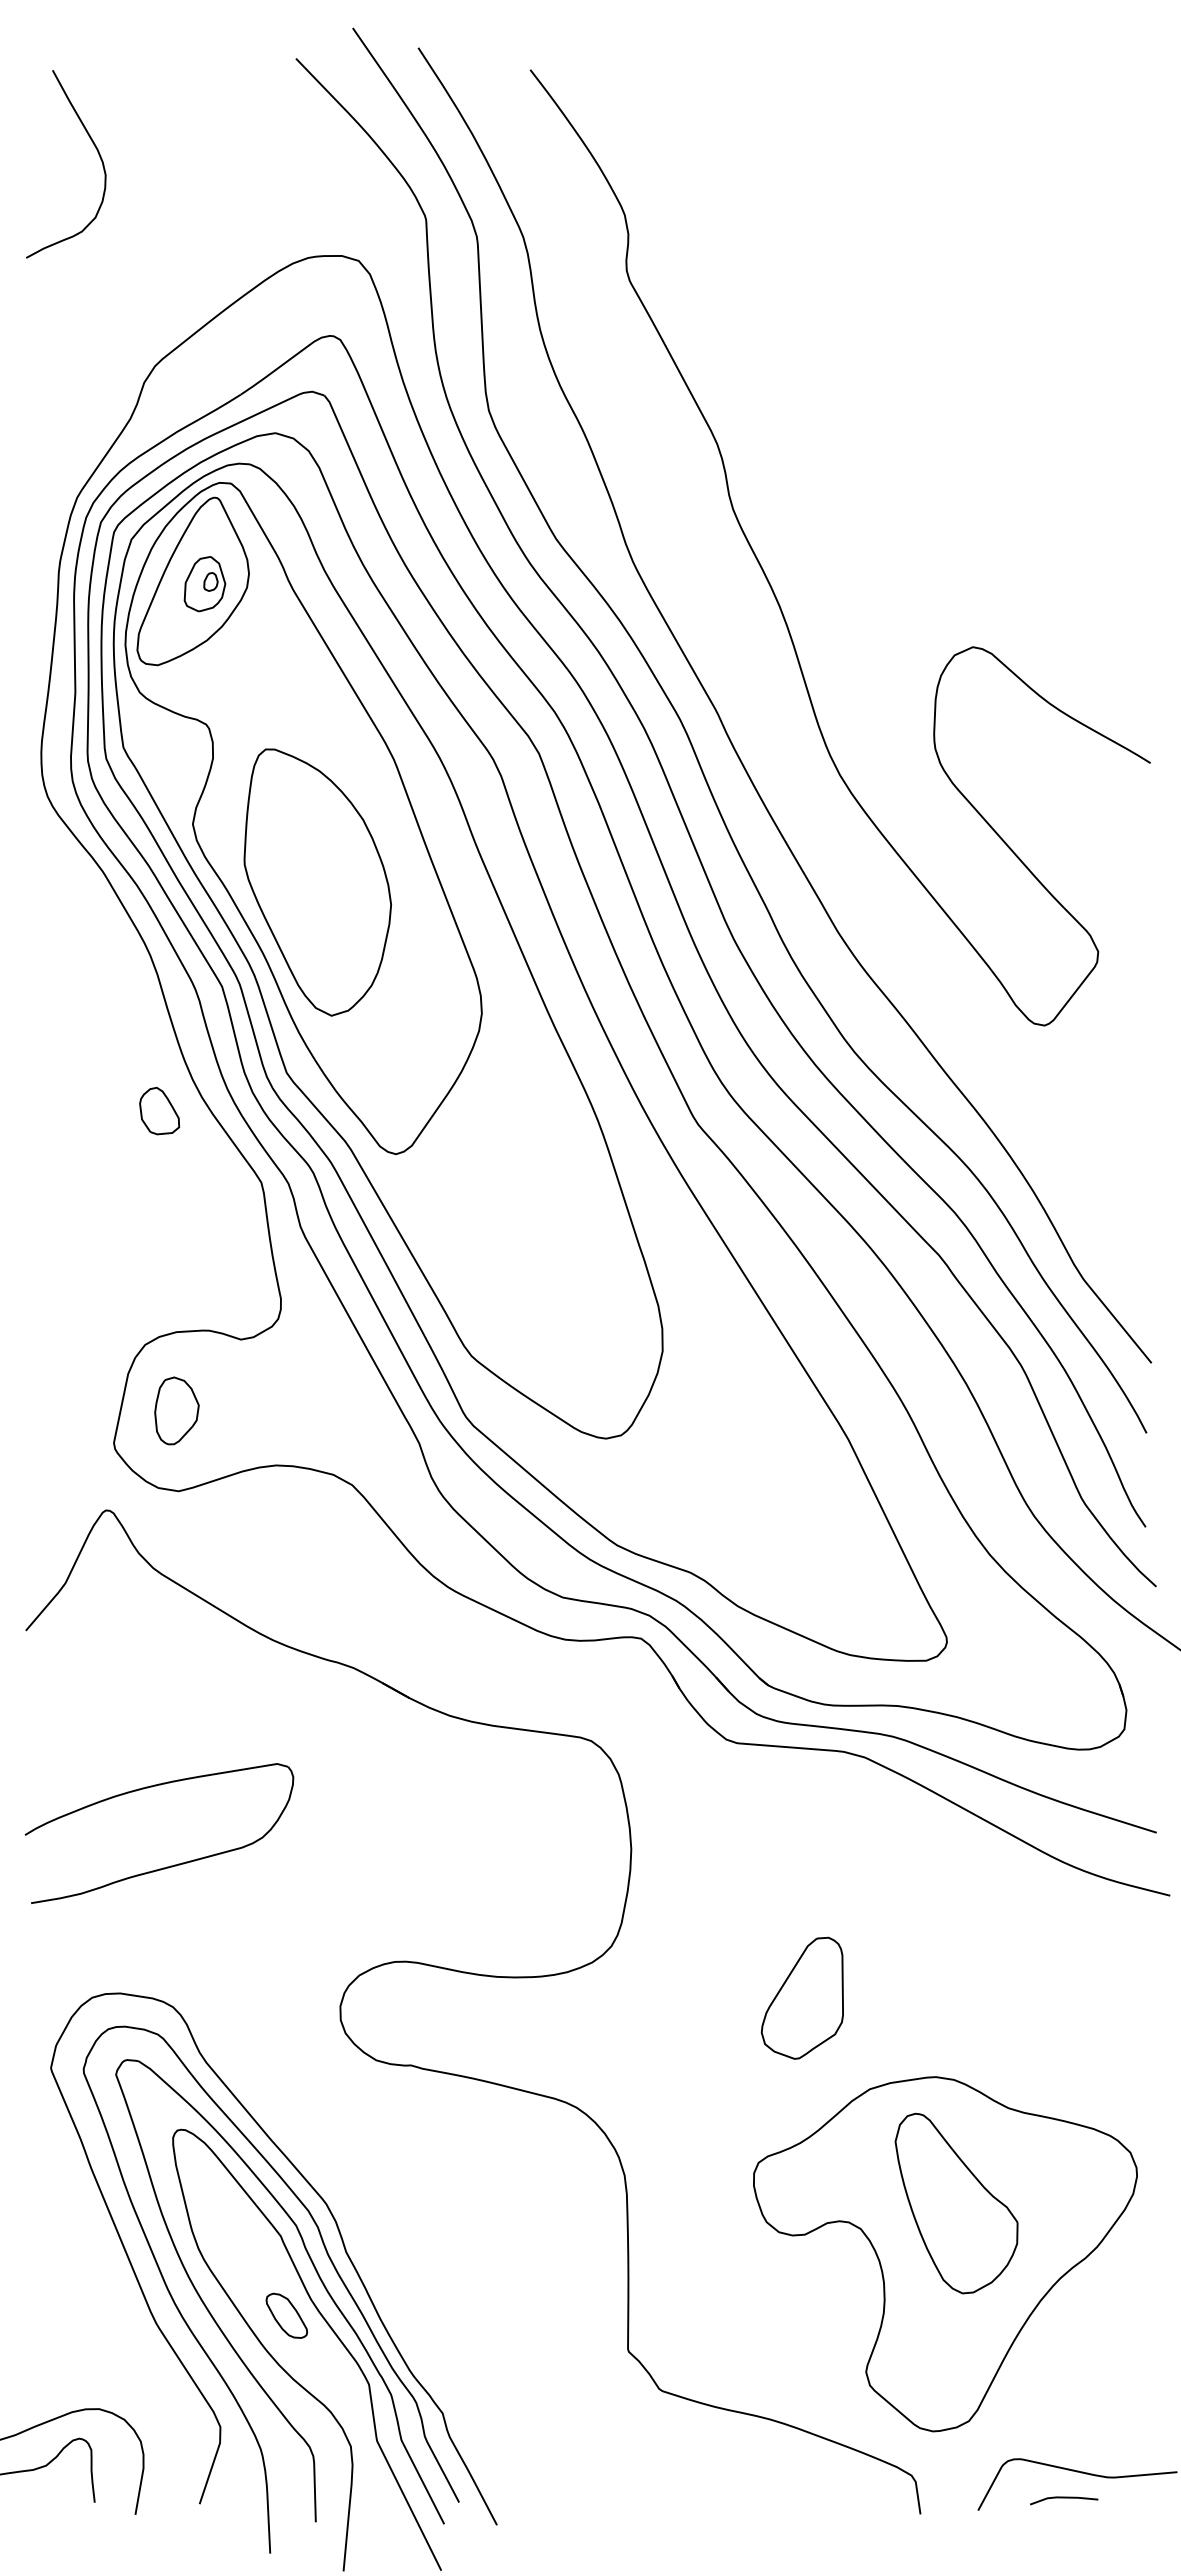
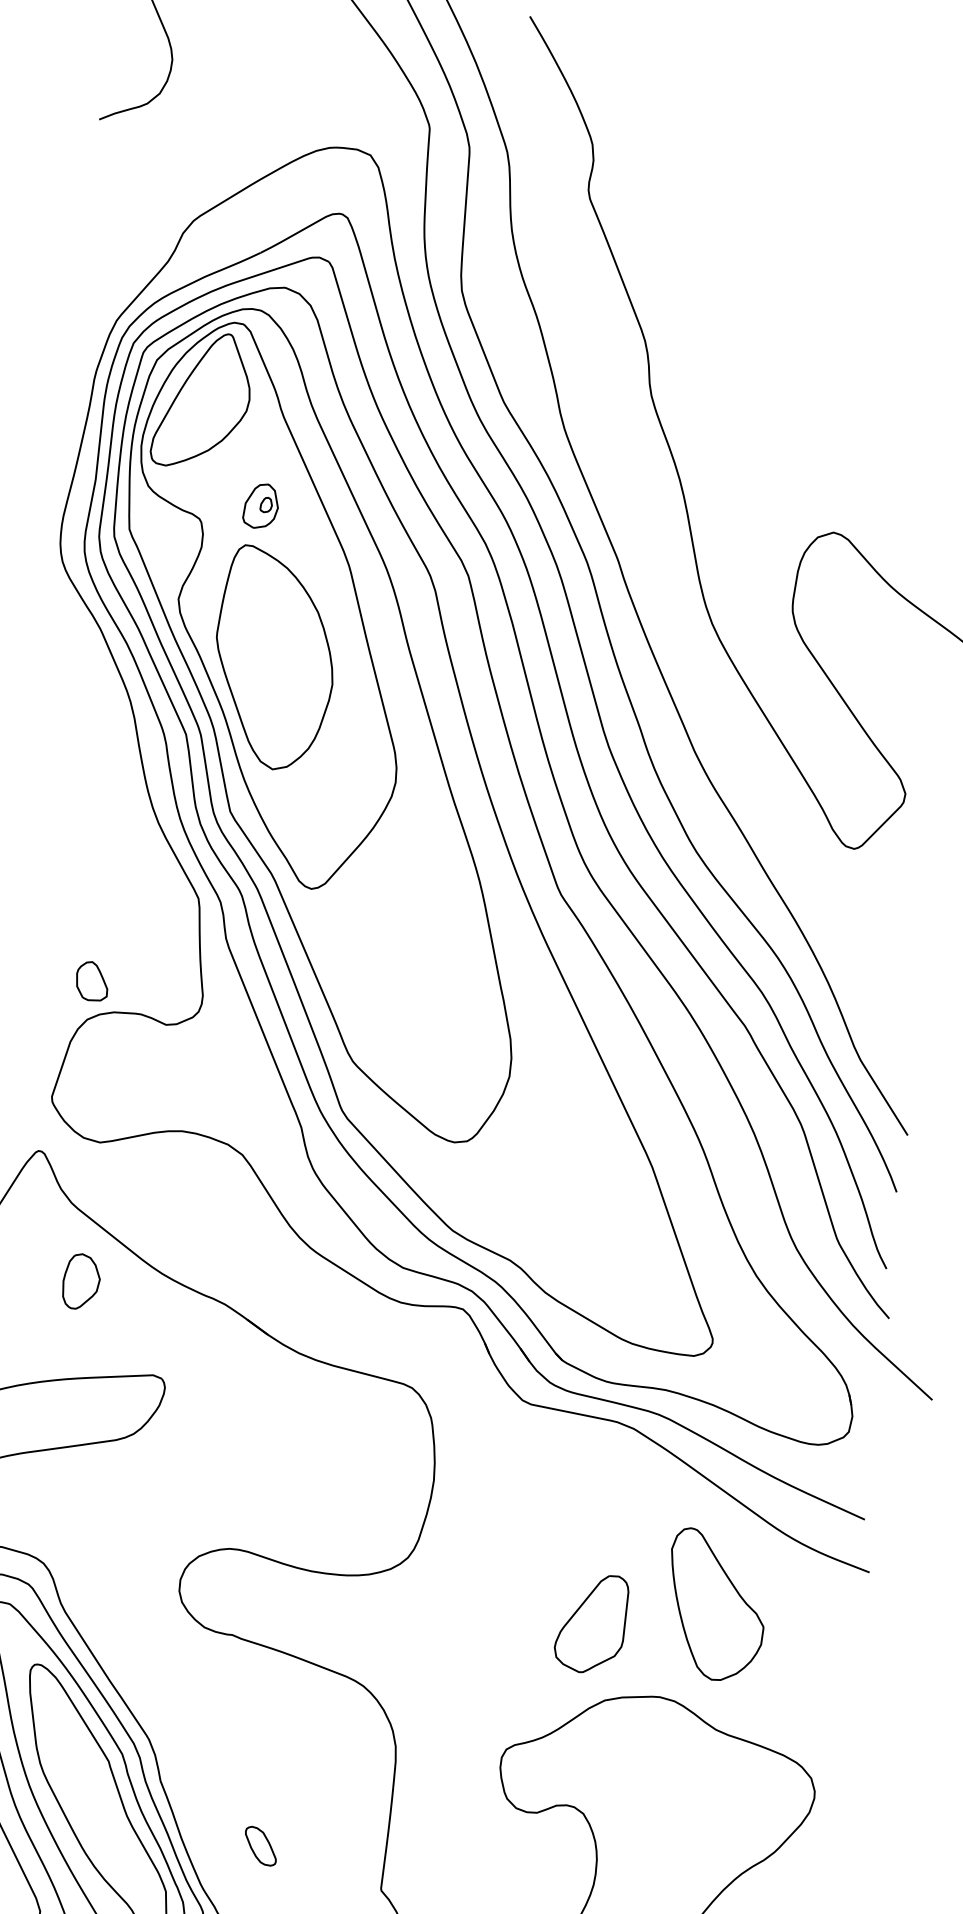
part: (204, 584) -> (260, 506), moved
part: (159, 1110) -> (92, 980), moved
part: (176, 1410) -> (81, 1281), moved
part: (801, 1997) -> (590, 1622), moved
part: (956, 2203) -> (715, 1605), moved
part: (286, 2315) -> (260, 1845), moved

